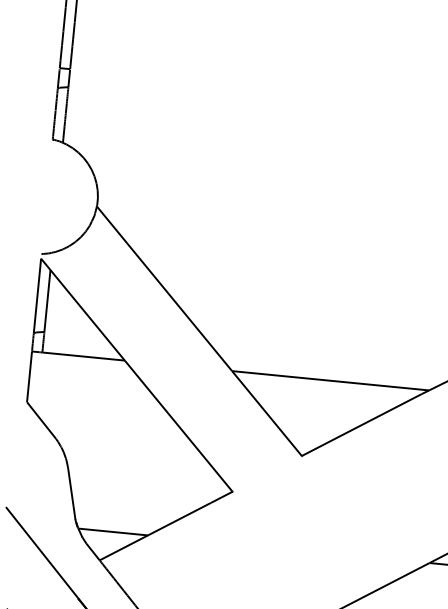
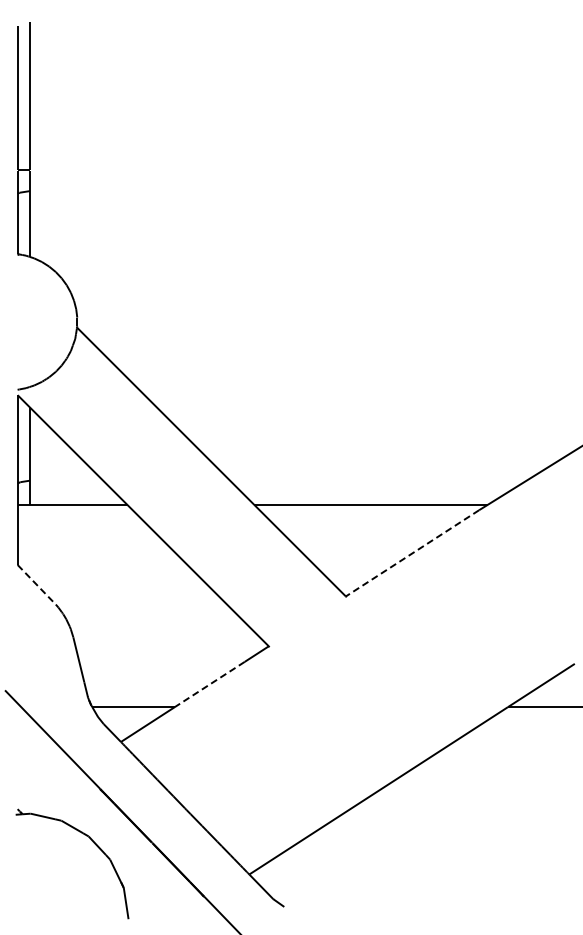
line: (42, 421) -> (37, 585), solid -> dashed
line: (361, 425) -> (412, 553), solid -> dashed
line: (179, 519) -> (209, 684), solid -> dashed

